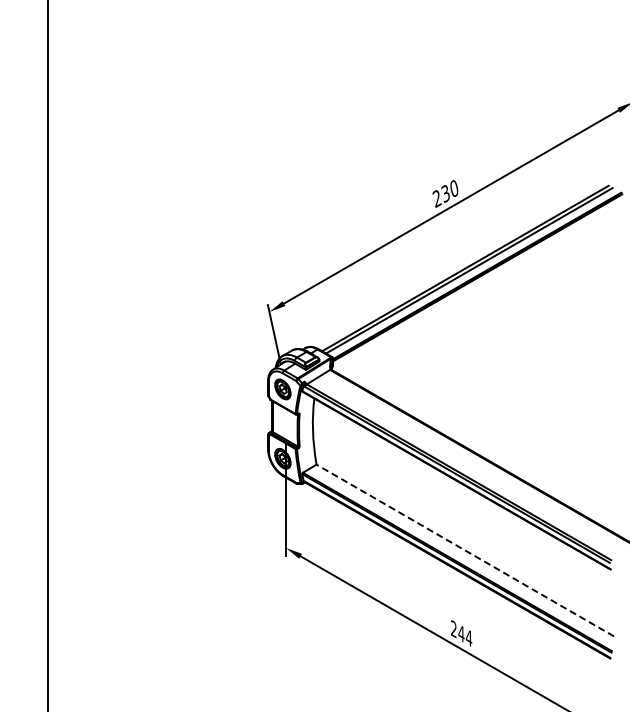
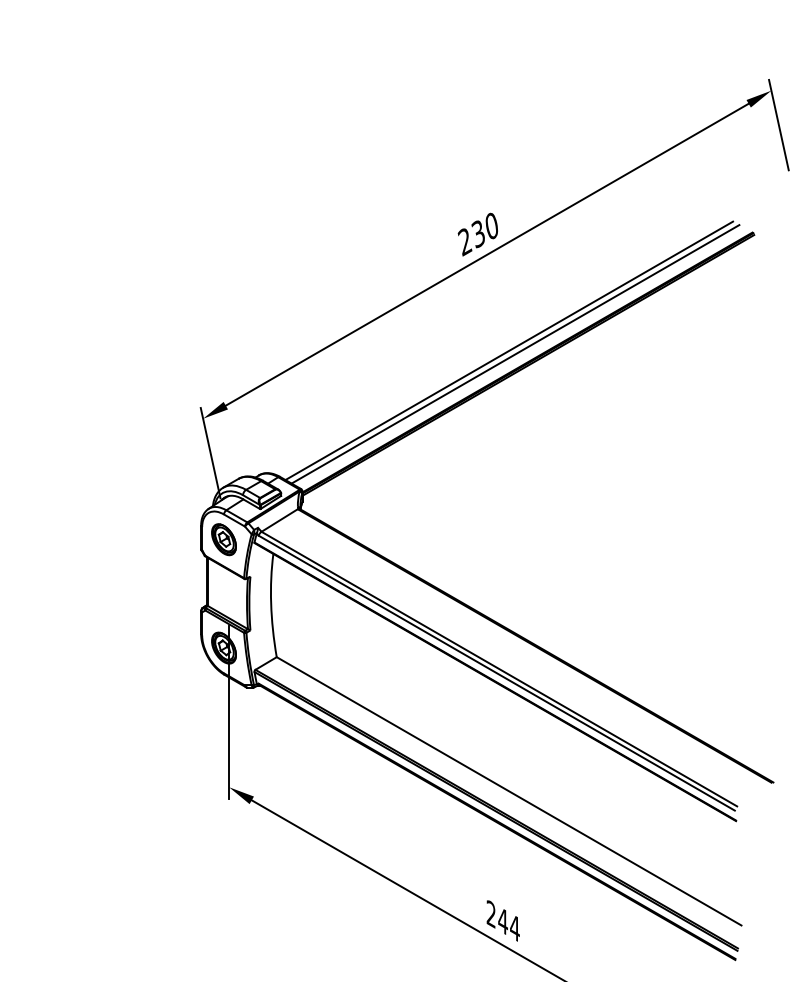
line: (465, 550) -> (509, 791), dashed -> solid

